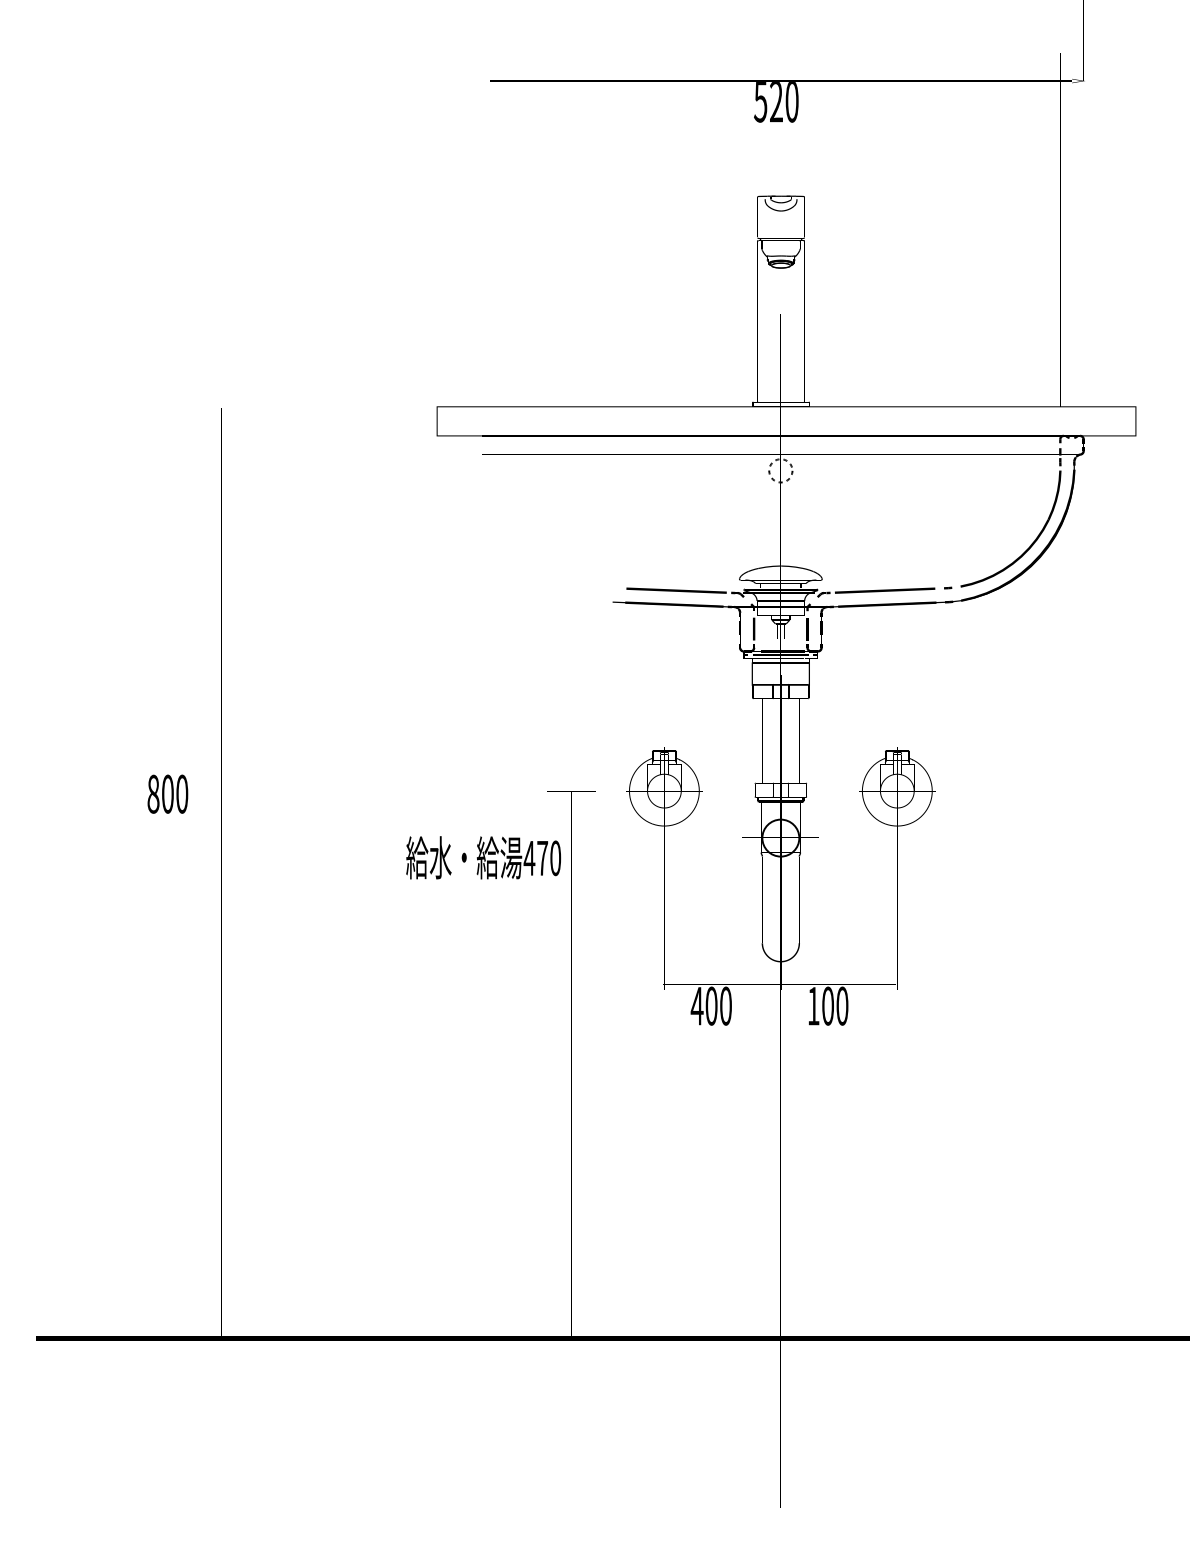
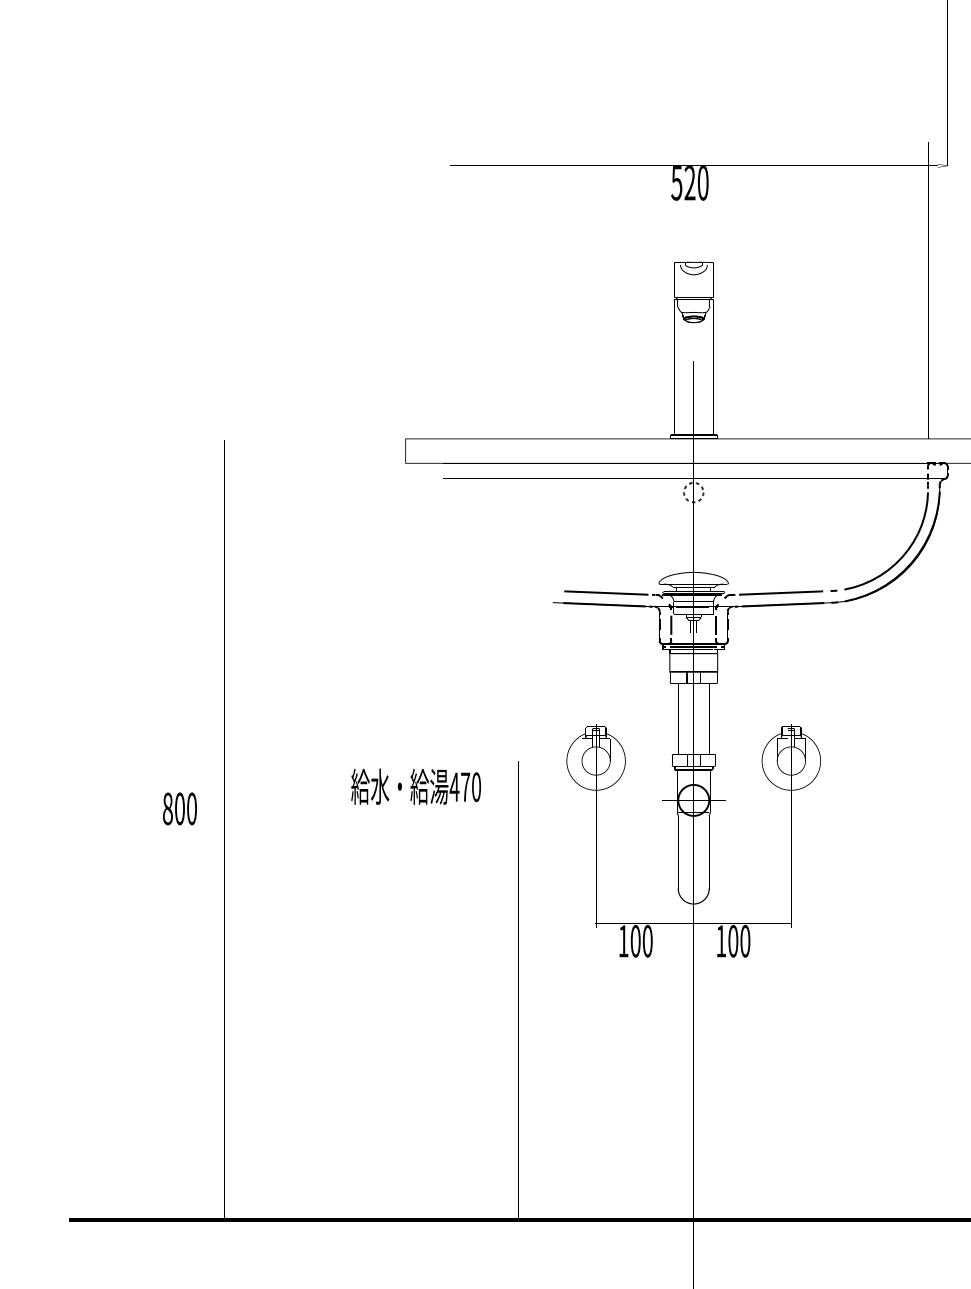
text: (167, 793) -> (179, 808), moved
text: (483, 857) -> (415, 786), moved
text: (696, 1006) -> (623, 941), 400 -> 100

